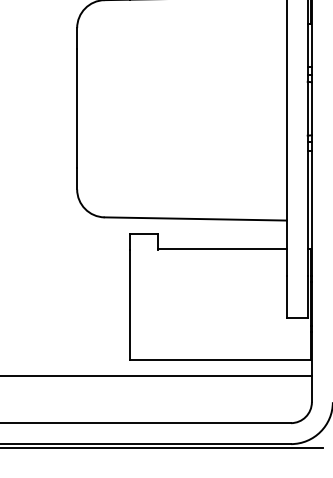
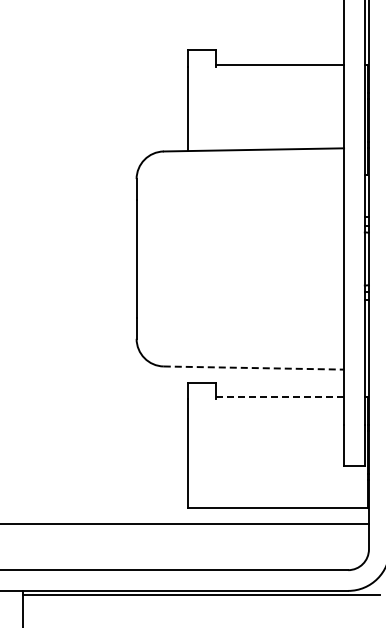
line: (196, 219) -> (254, 368), solid -> dashed
line: (222, 248) -> (280, 397), solid -> dashed

